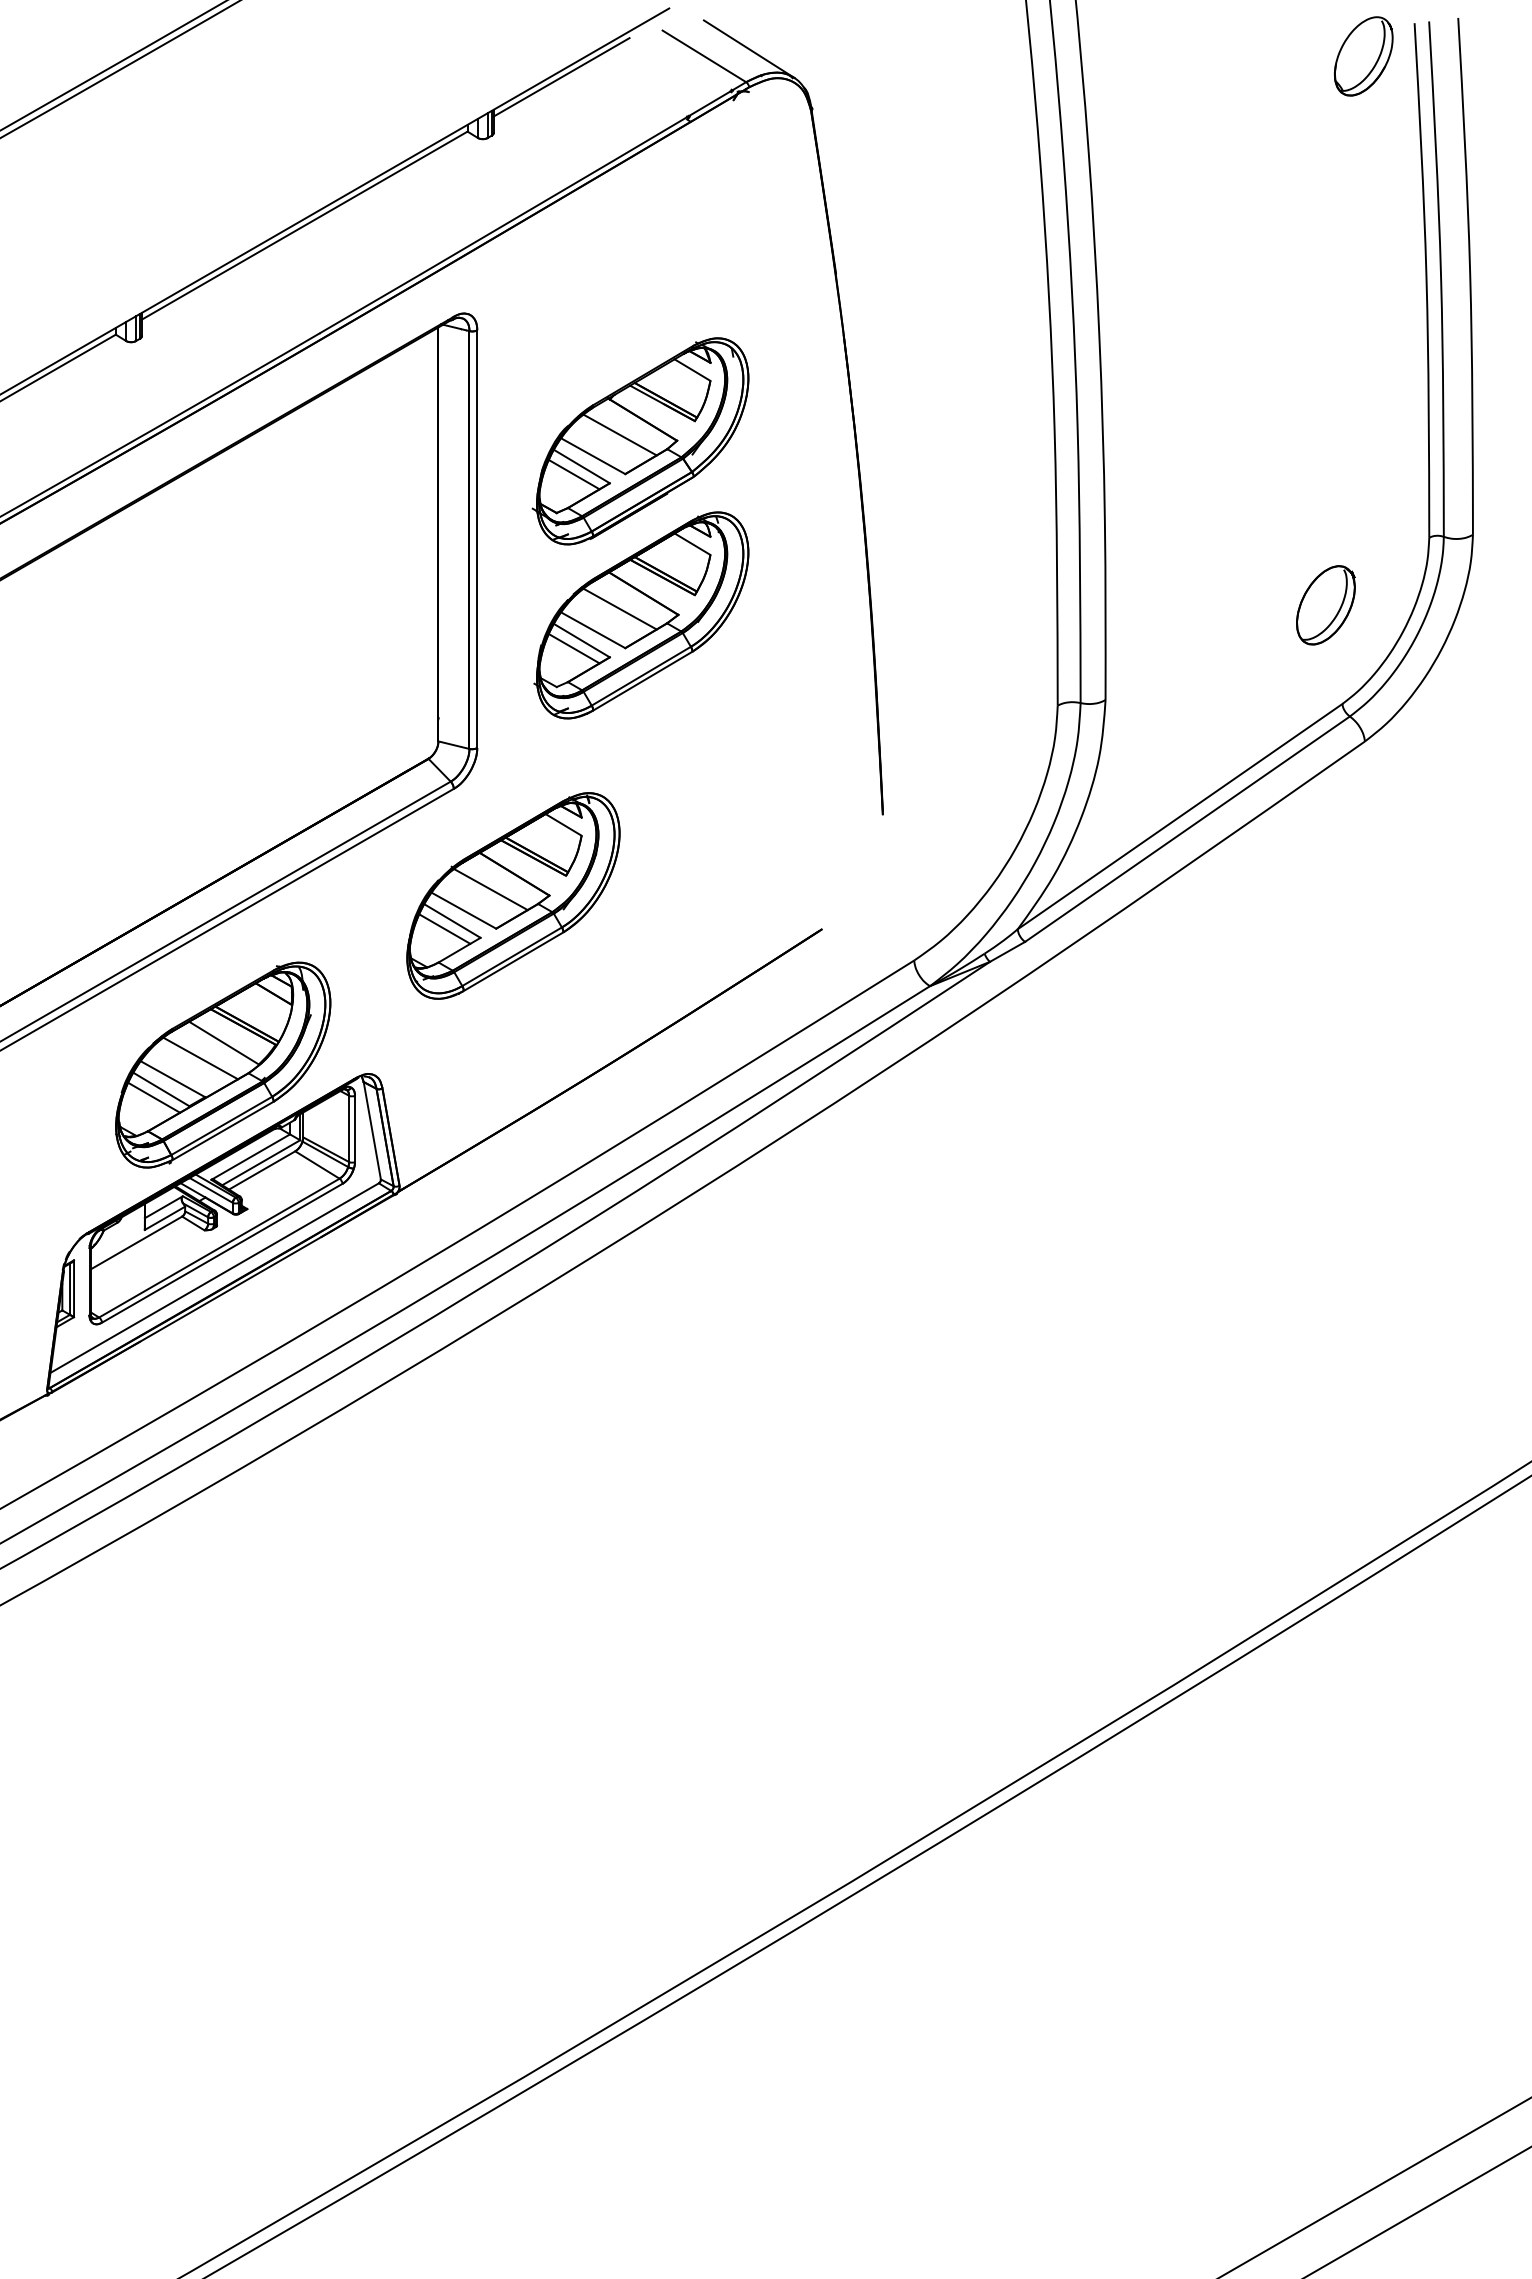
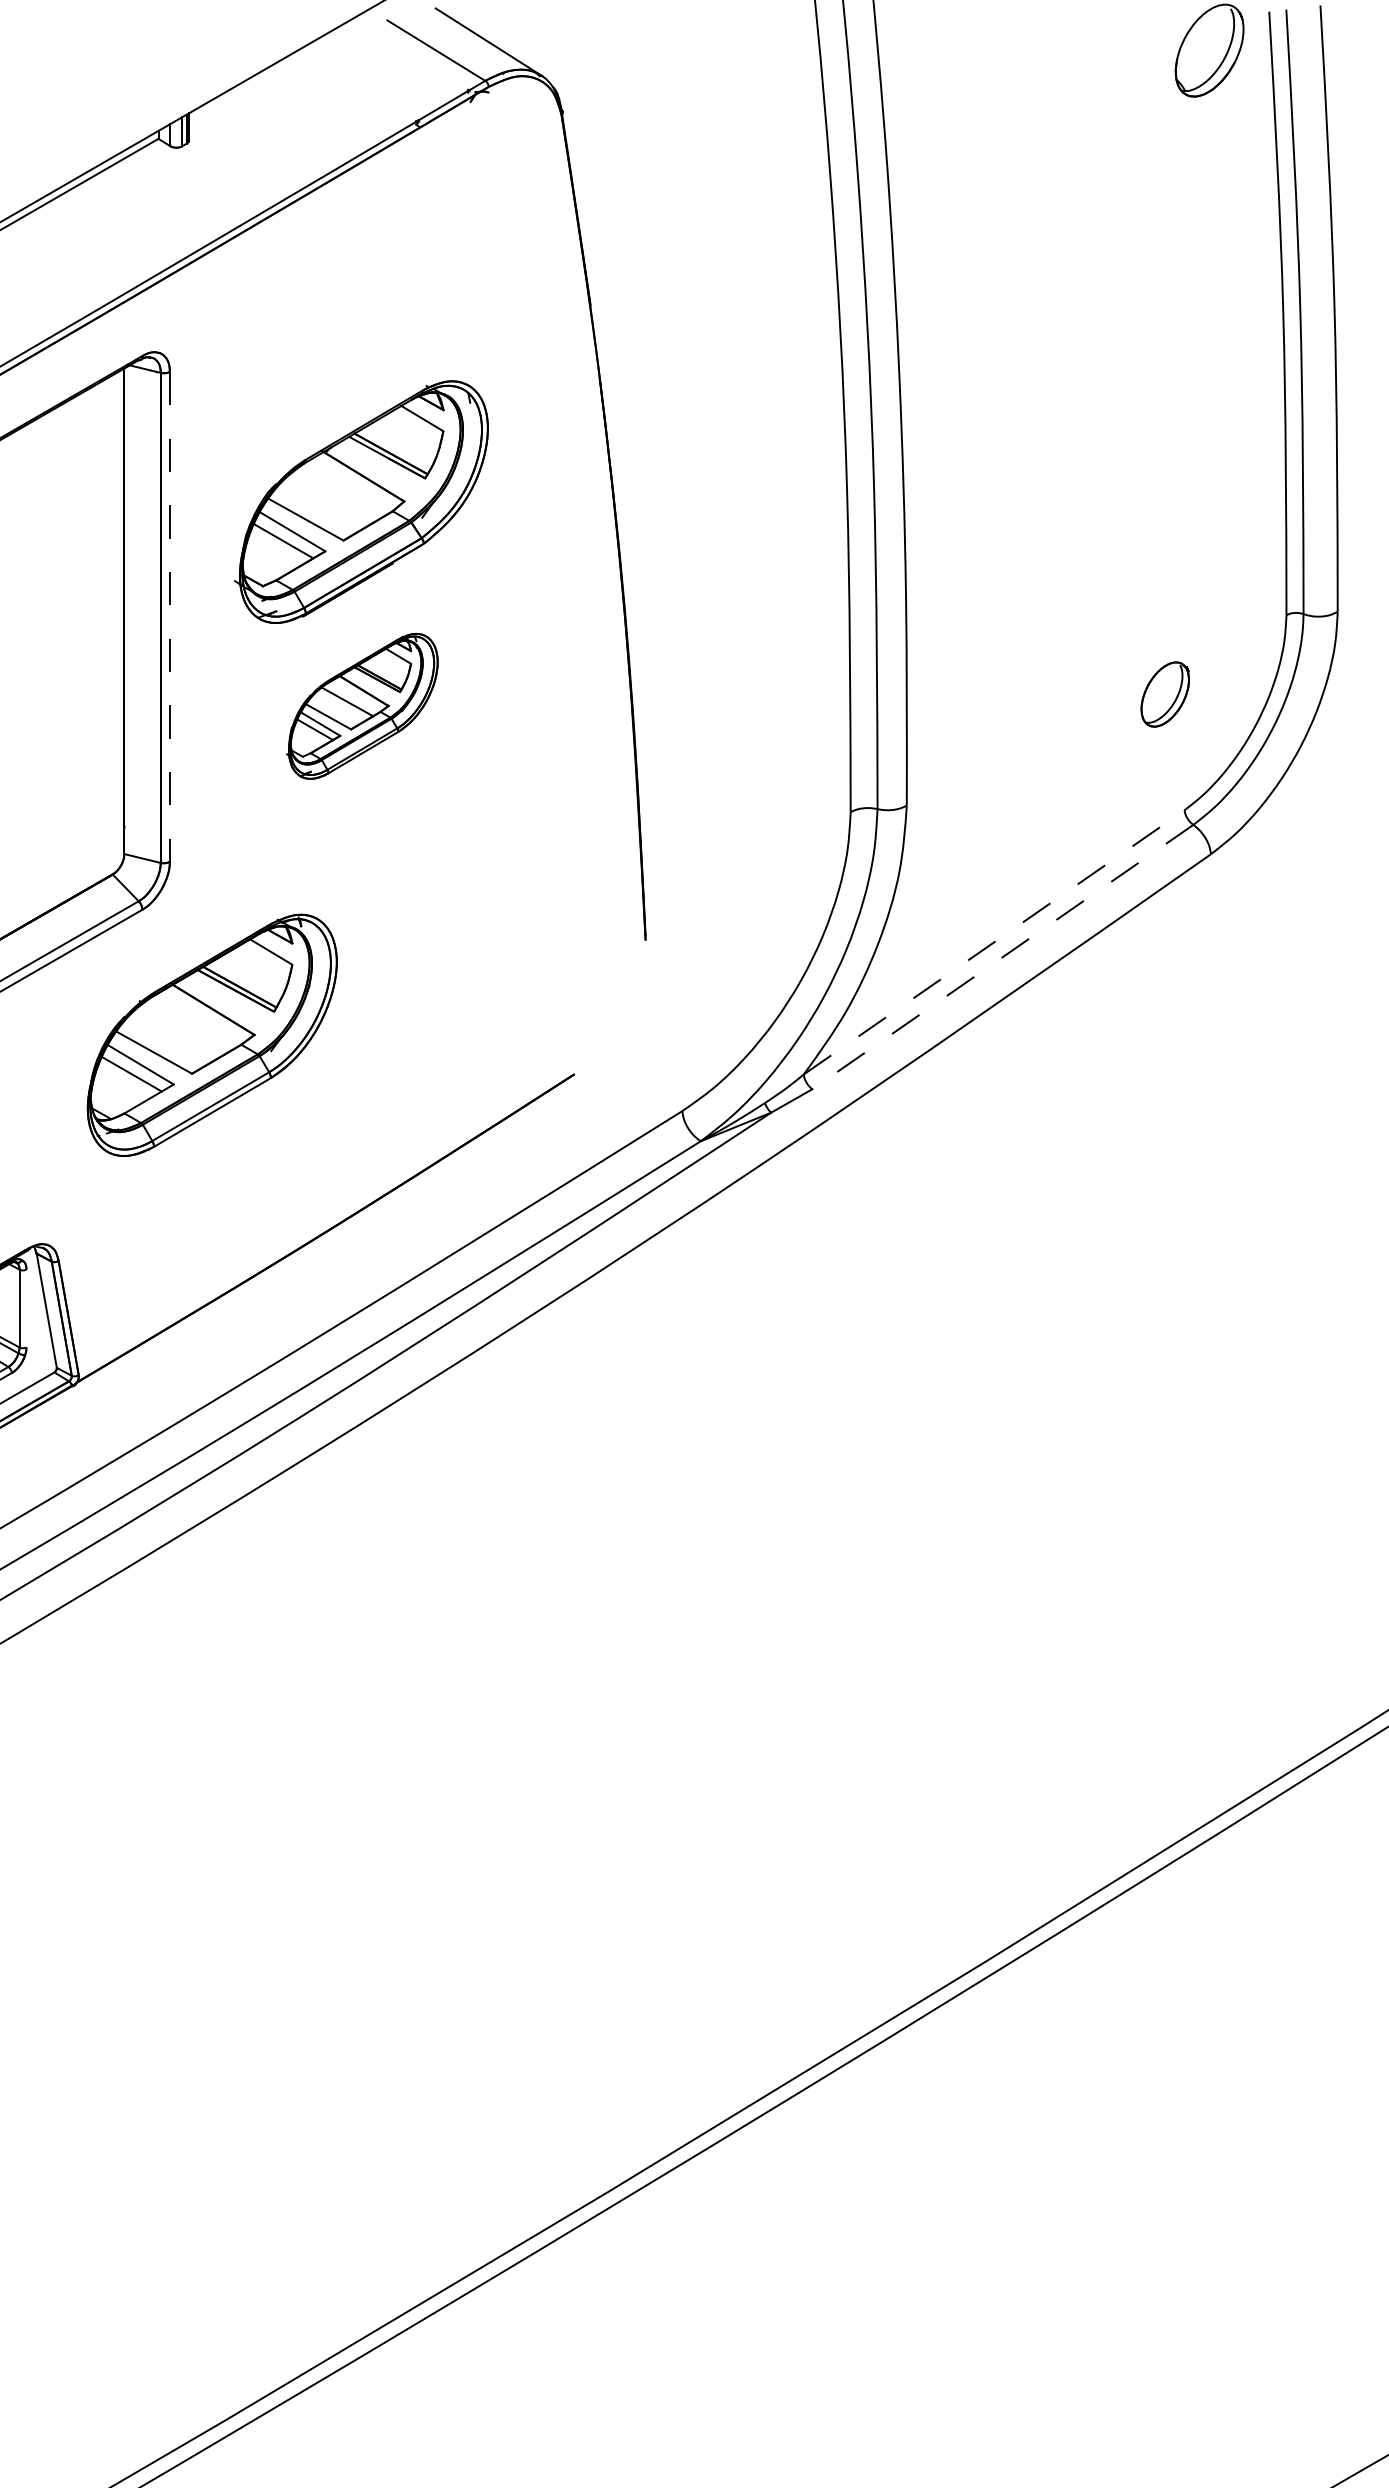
line: (561, 77) -> (268, 75), removed
line: (619, 434) -> (336, 494), removed
line: (477, 539) -> (170, 617), solid -> dashed
part: (1325, 605) -> (1164, 694), size x0.7
part: (641, 615) -> (362, 706), size x0.6
line: (1180, 816) -> (994, 942), solid -> dashed
line: (1187, 829) -> (1002, 957), solid -> dashed
line: (490, 889) -> (185, 1027), removed
line: (355, 1128) -> (27, 1308), removed

